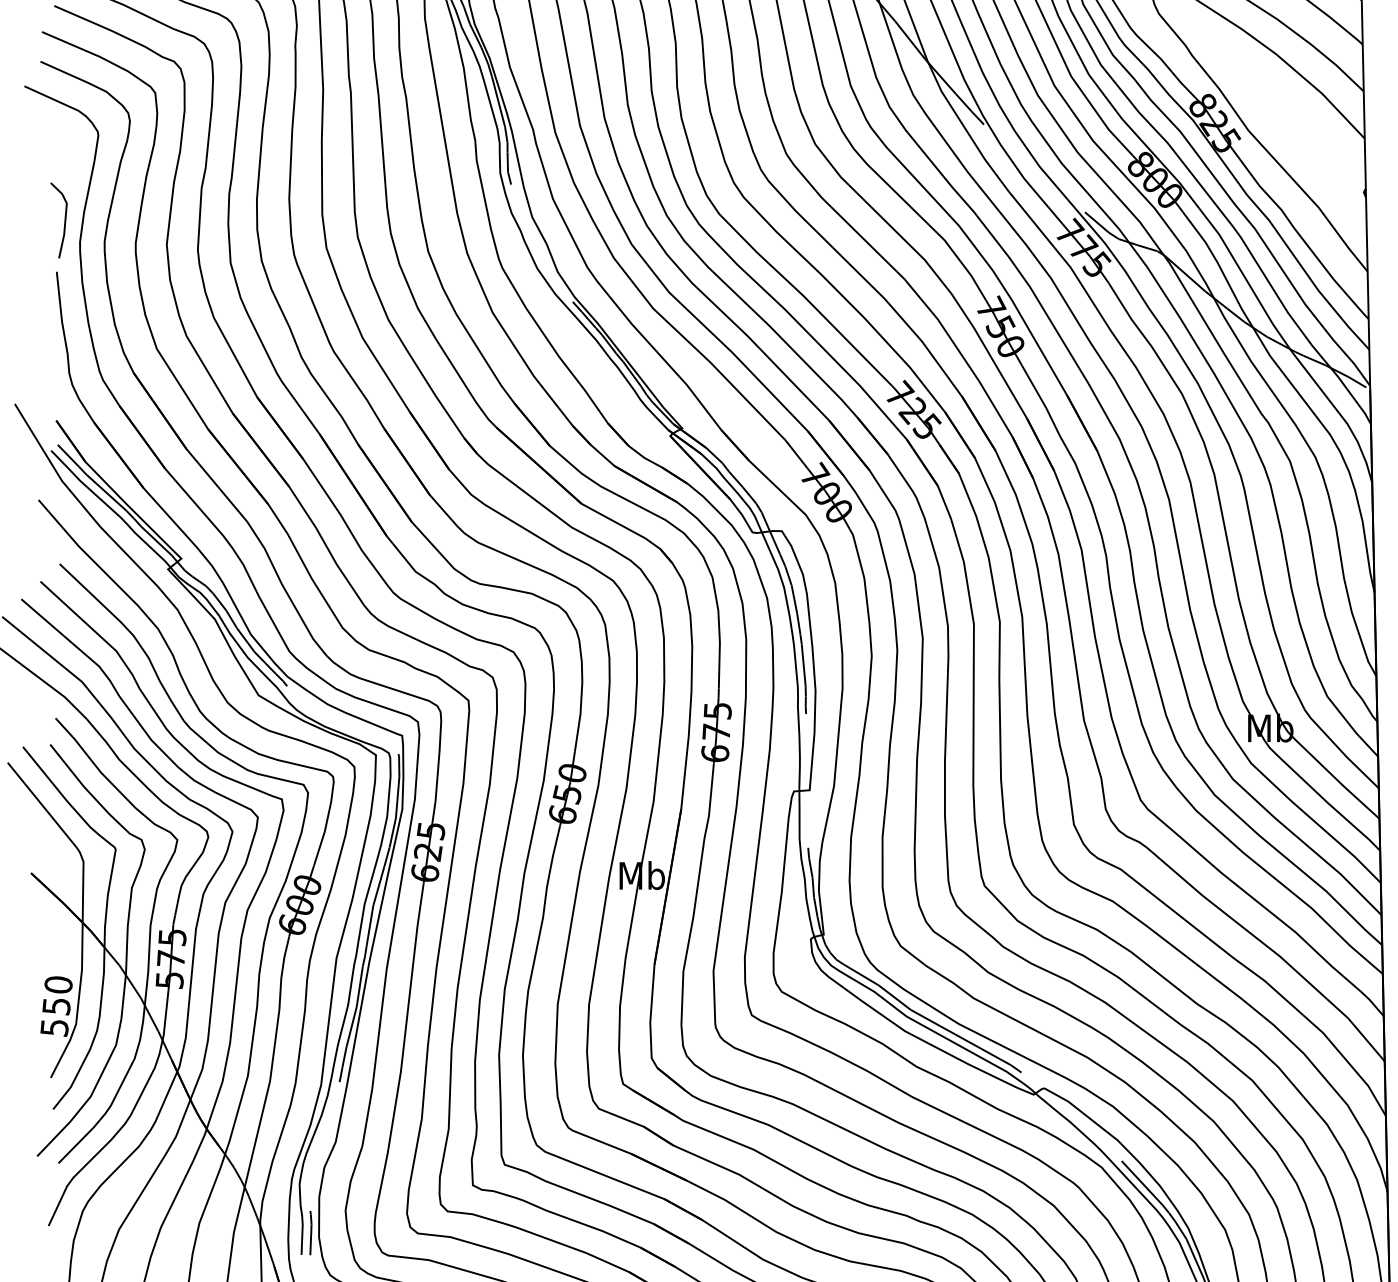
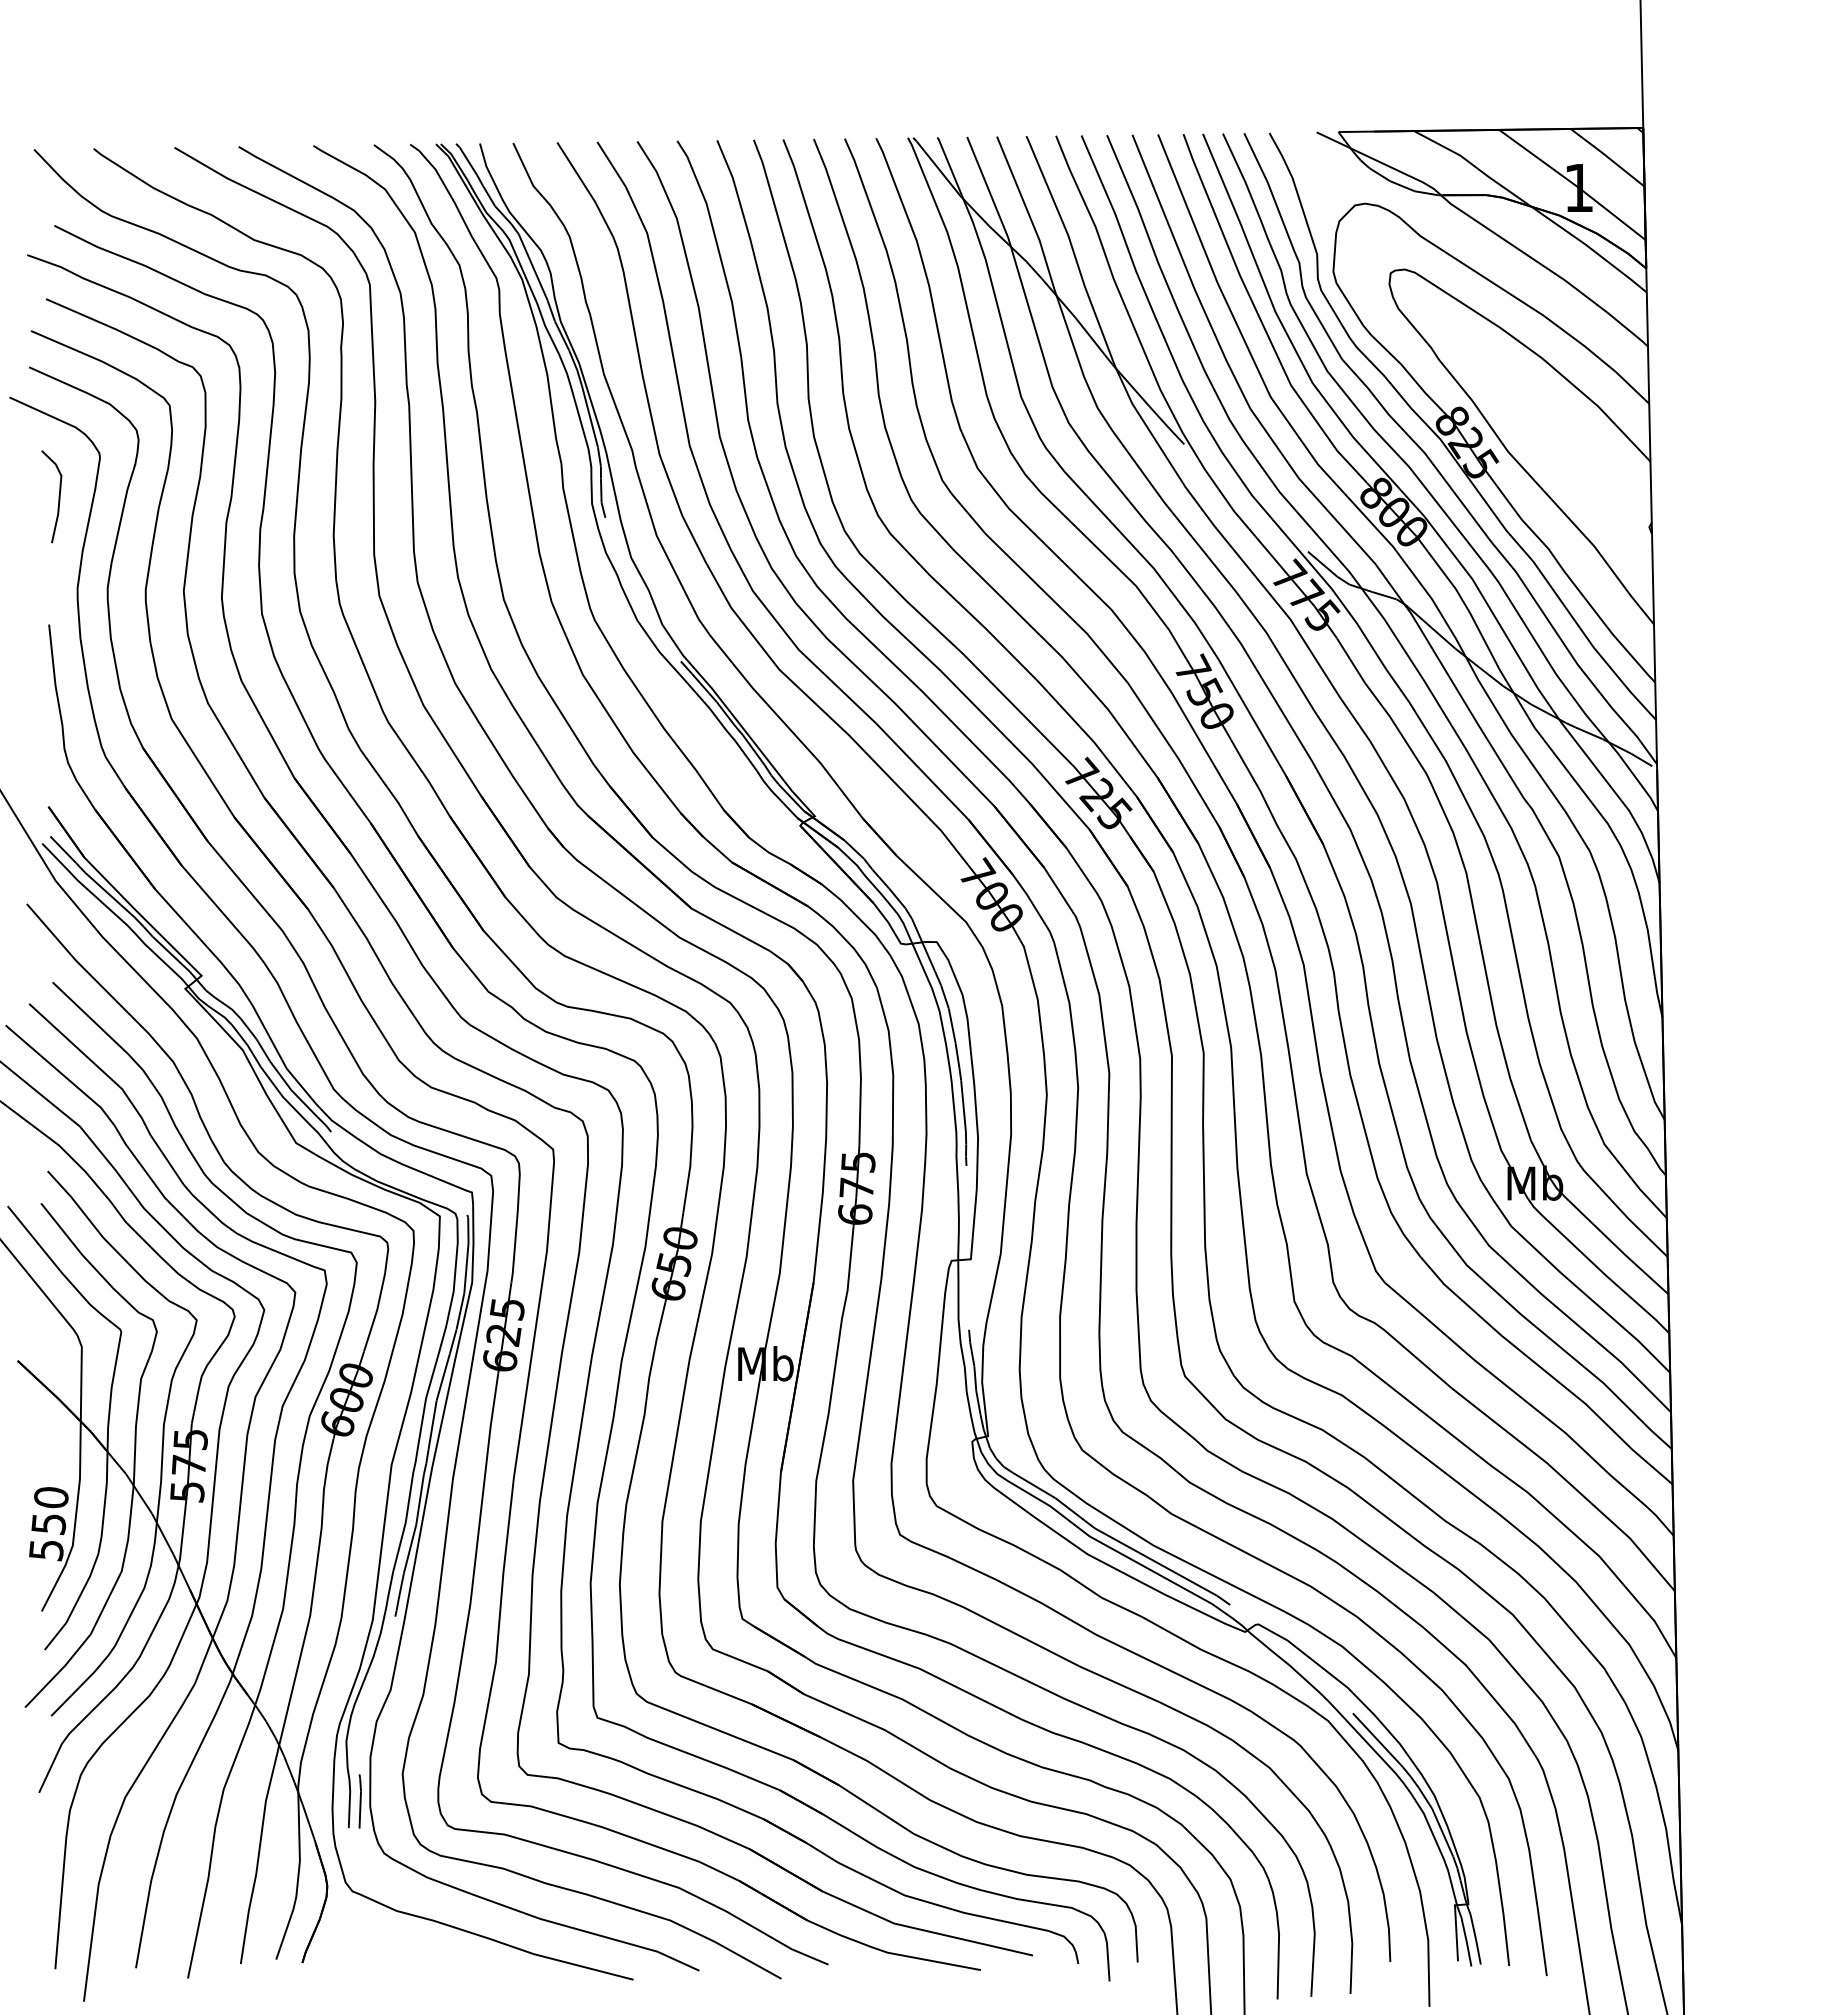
line: (64, 220) -> (58, 496), moved

